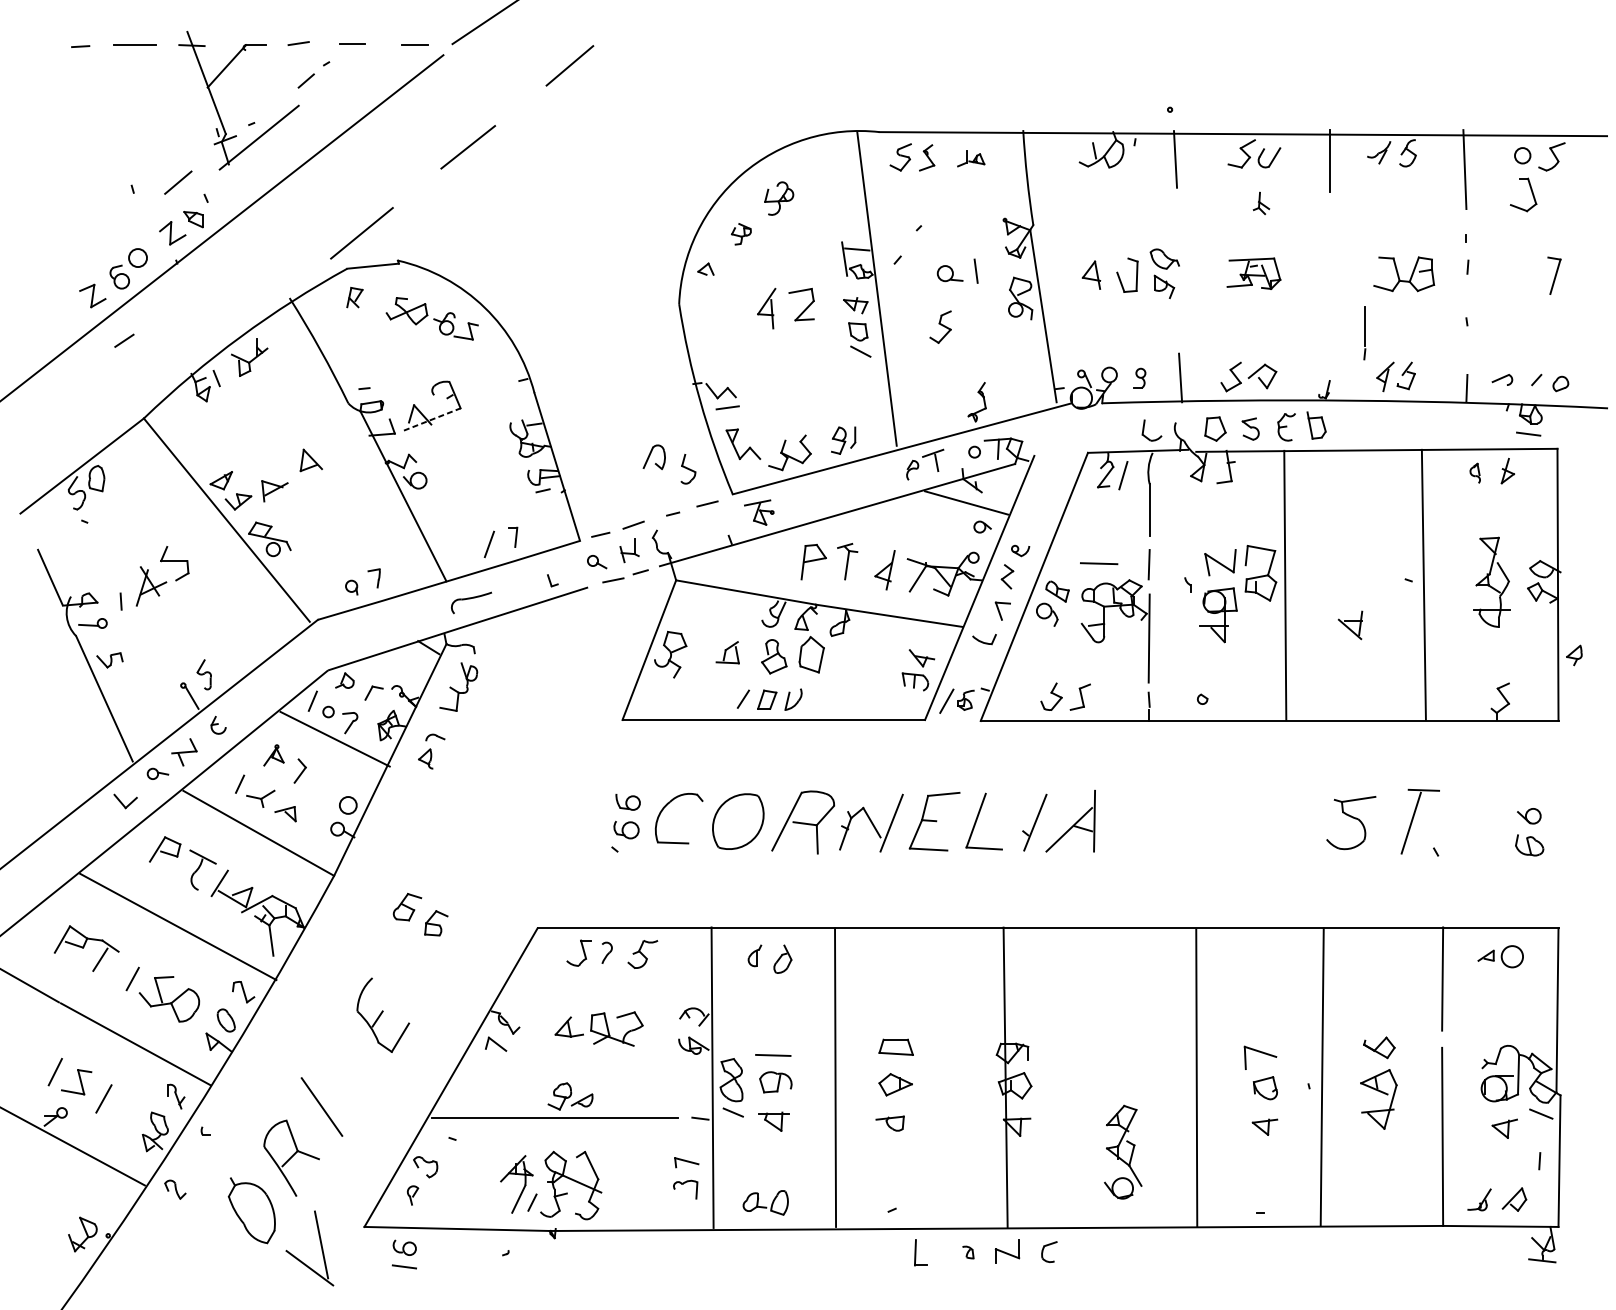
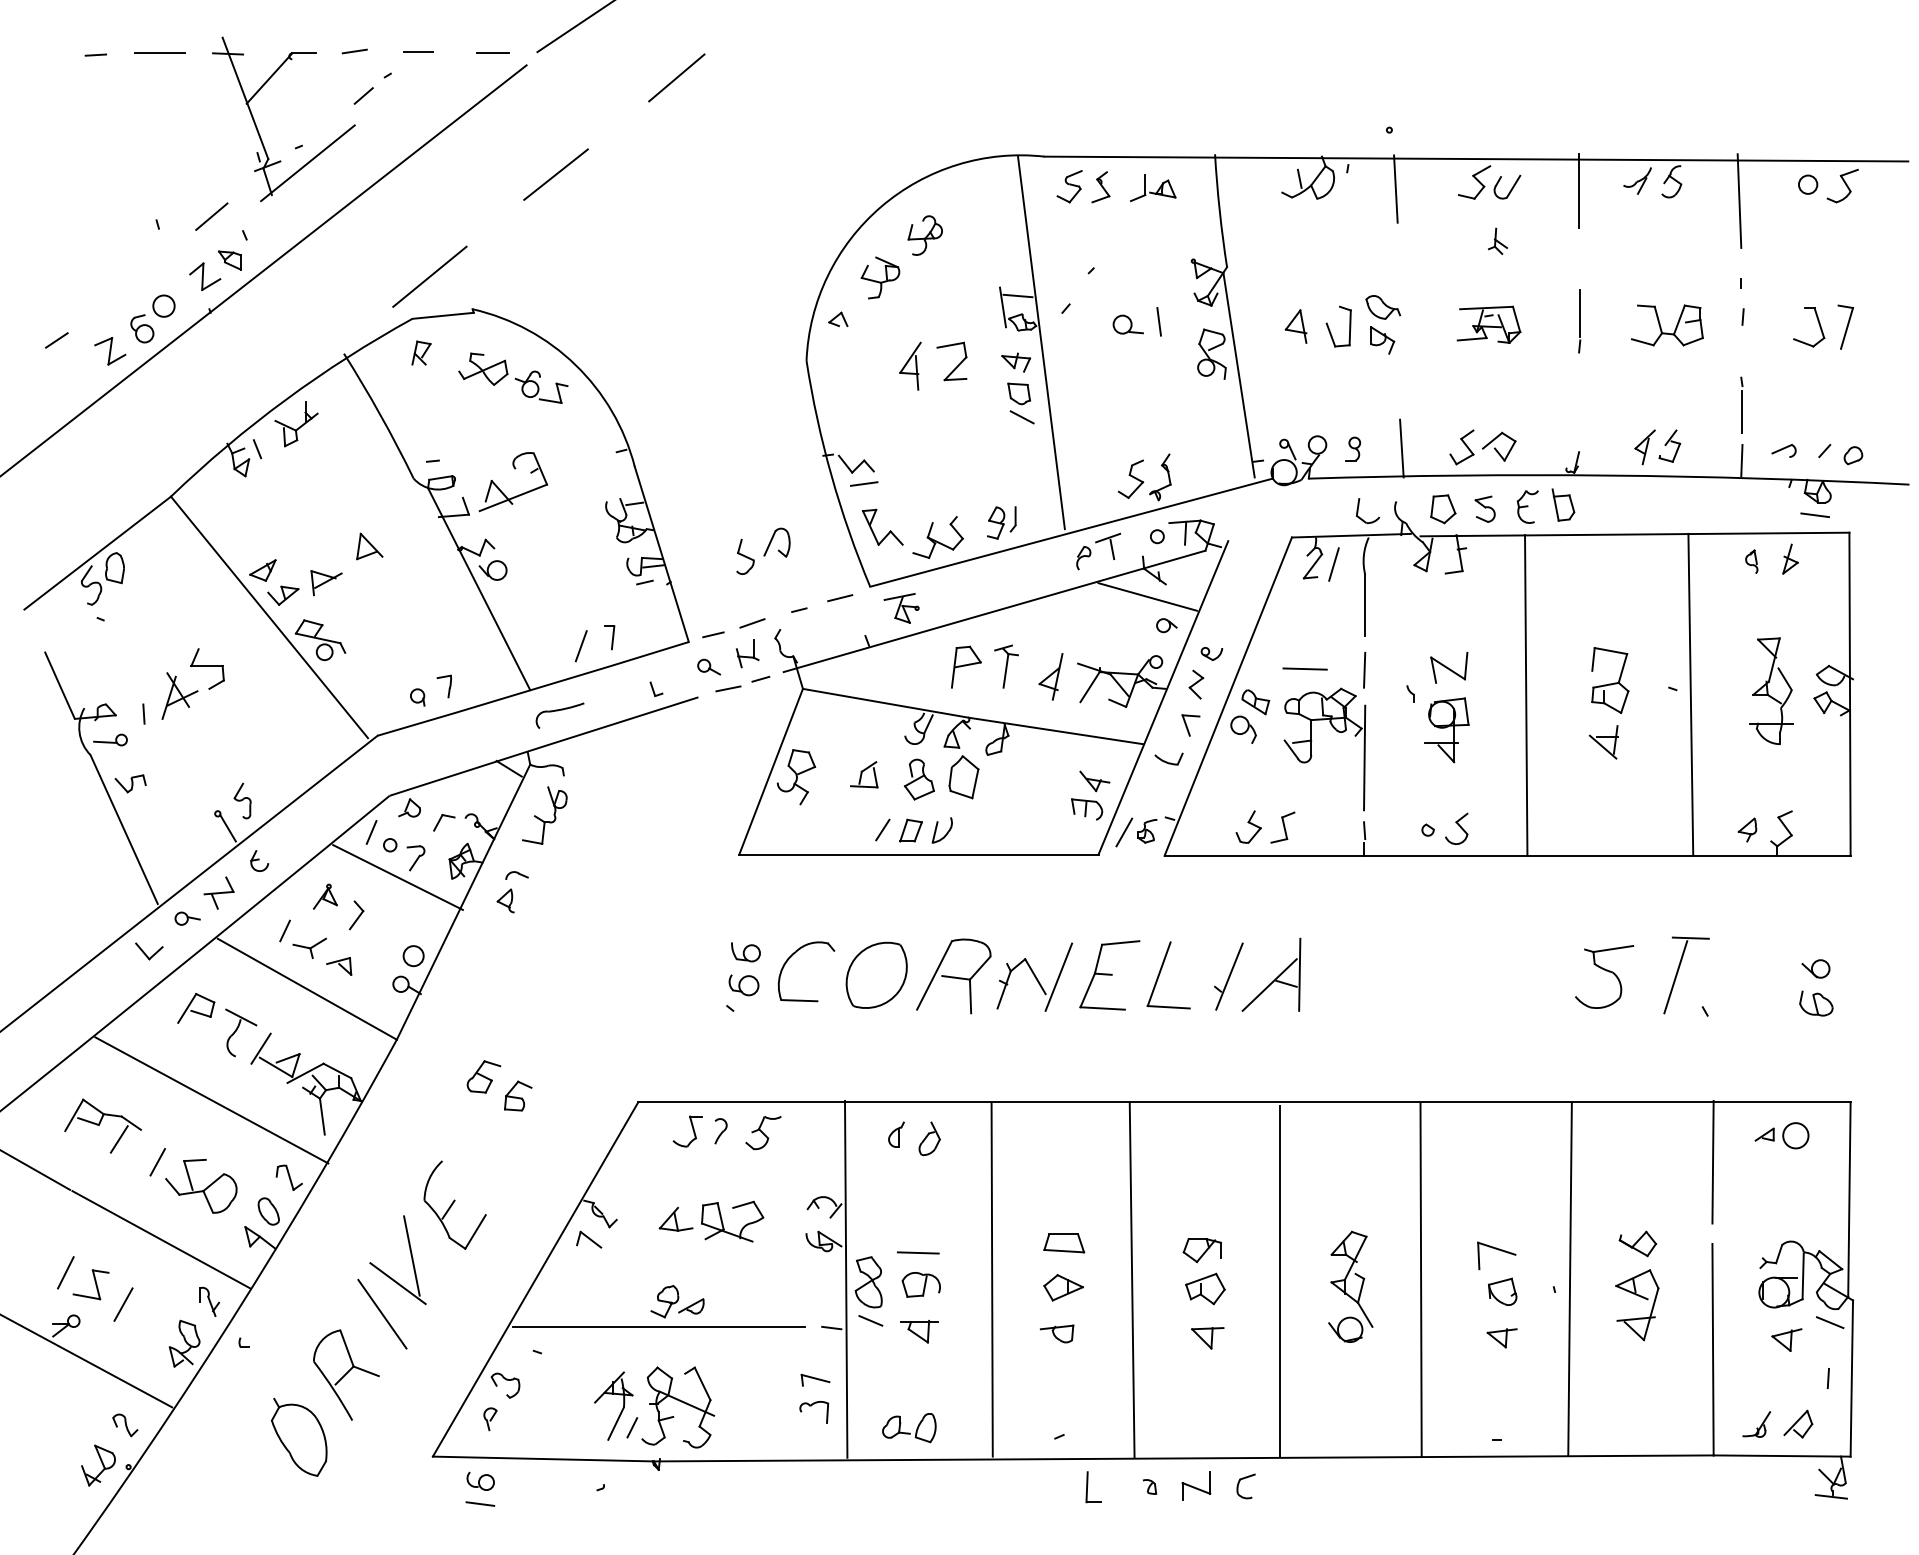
part: (971, 158) -> (1153, 188), size x1.43
part: (1531, 192) -> (1818, 324), moved
part: (741, 233) -> (880, 277), size x1.67
part: (941, 326) -> (1131, 478), moved
part: (1364, 333) -> (1579, 321), moved
line: (124, 340) -> (56, 340), moved
line: (1467, 346) -> (1742, 411), added
line: (432, 419) -> (513, 497), dashed -> solid
part: (688, 468) -> (745, 556), moved
part: (1261, 573) -> (1610, 680), moved
part: (1574, 655) -> (1747, 829), moved
part: (1226, 697) -> (1456, 828), added
line: (1005, 1076) -> (1131, 1279), moved
line: (1077, 1078) -> (1279, 1280), added
part: (1122, 1151) -> (1350, 1286), moved
part: (175, 1189) -> (125, 1425), moved
part: (320, 1244) -> (410, 1255), moved

